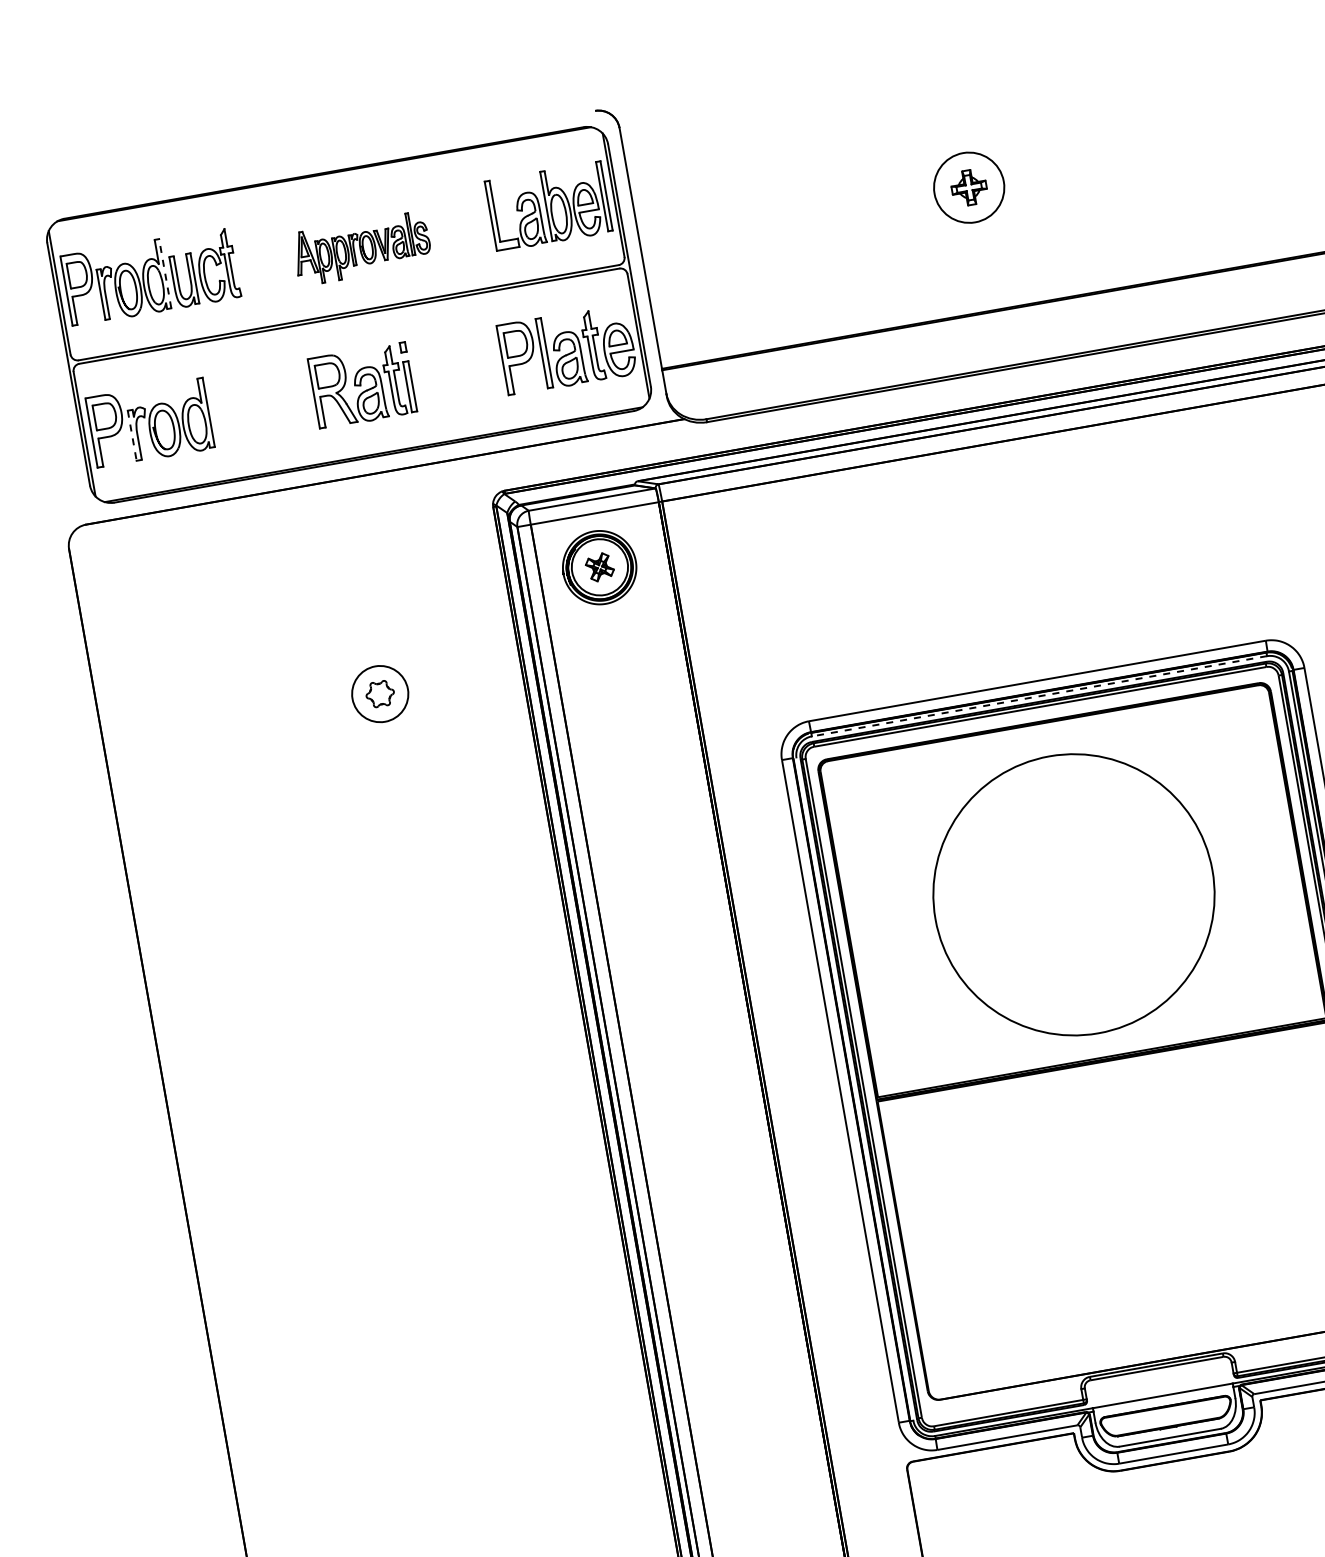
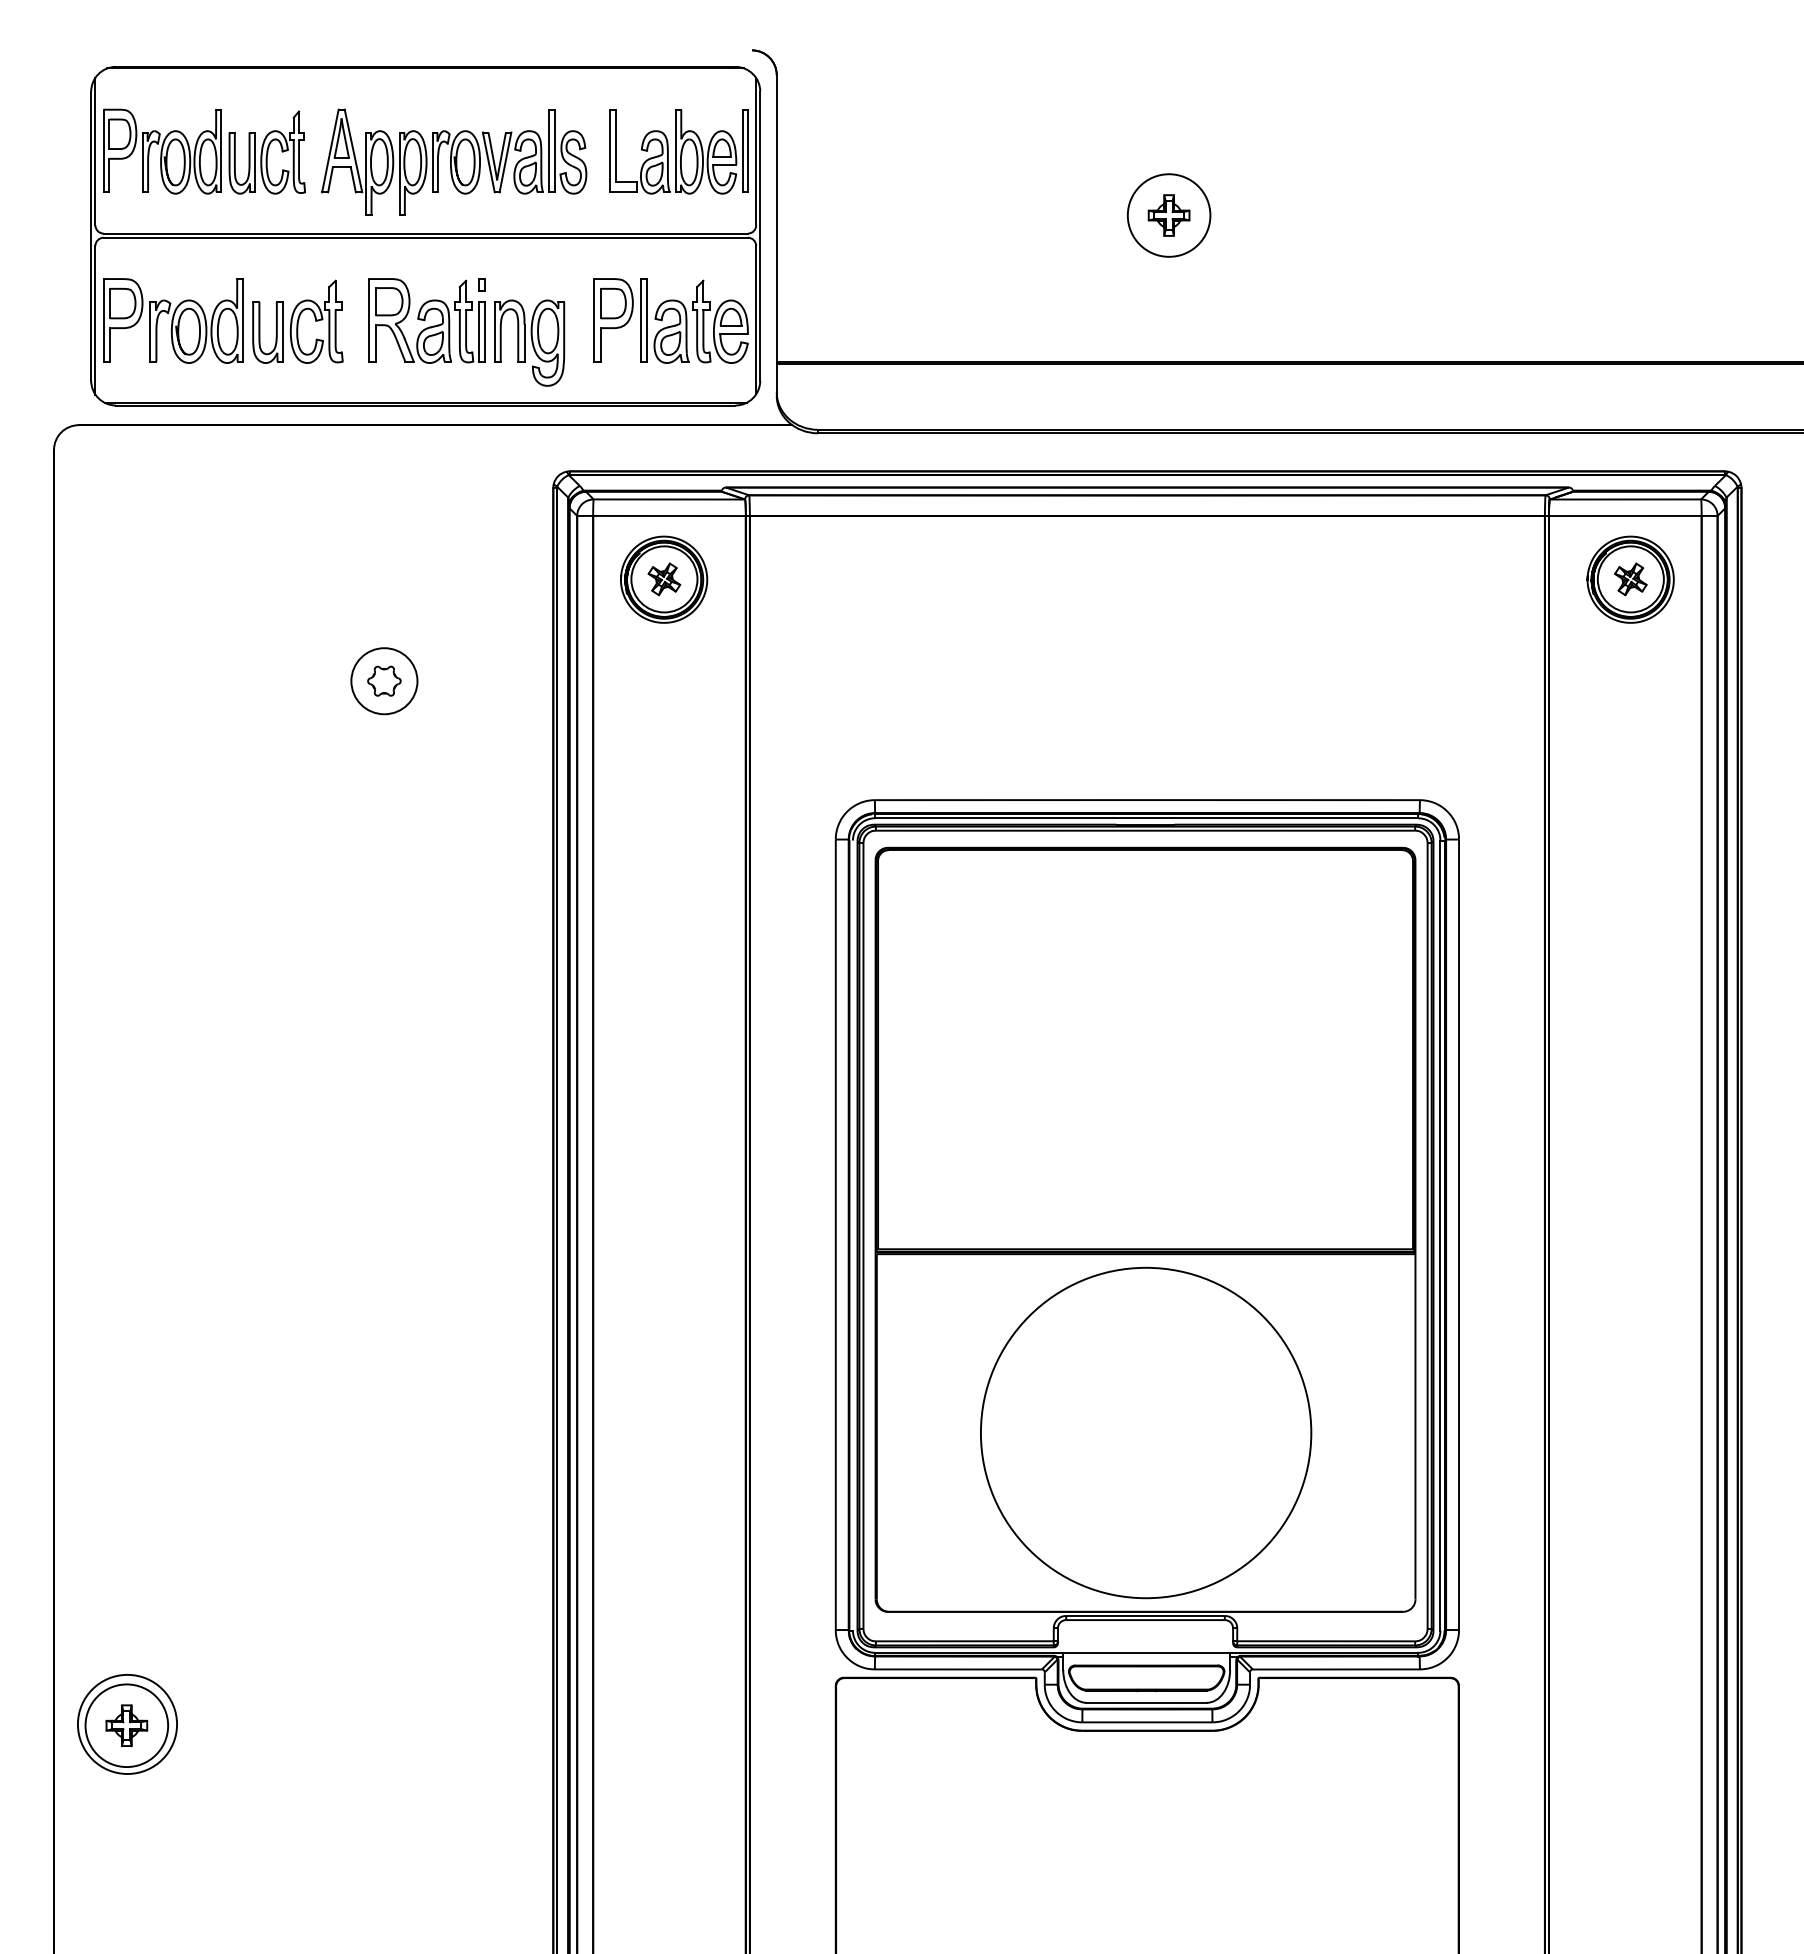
part: (362, 248) -> (454, 161), size x1.67
line: (165, 273) -> (221, 150), dashed -> solid
part: (451, 388) -> (529, 342), added
part: (254, 405) -> (297, 321), added
line: (132, 435) -> (150, 331), dashed -> solid
line: (1039, 696) -> (1146, 818), dashed -> solid
circle: (1074, 894) -> (1146, 1432), moved

